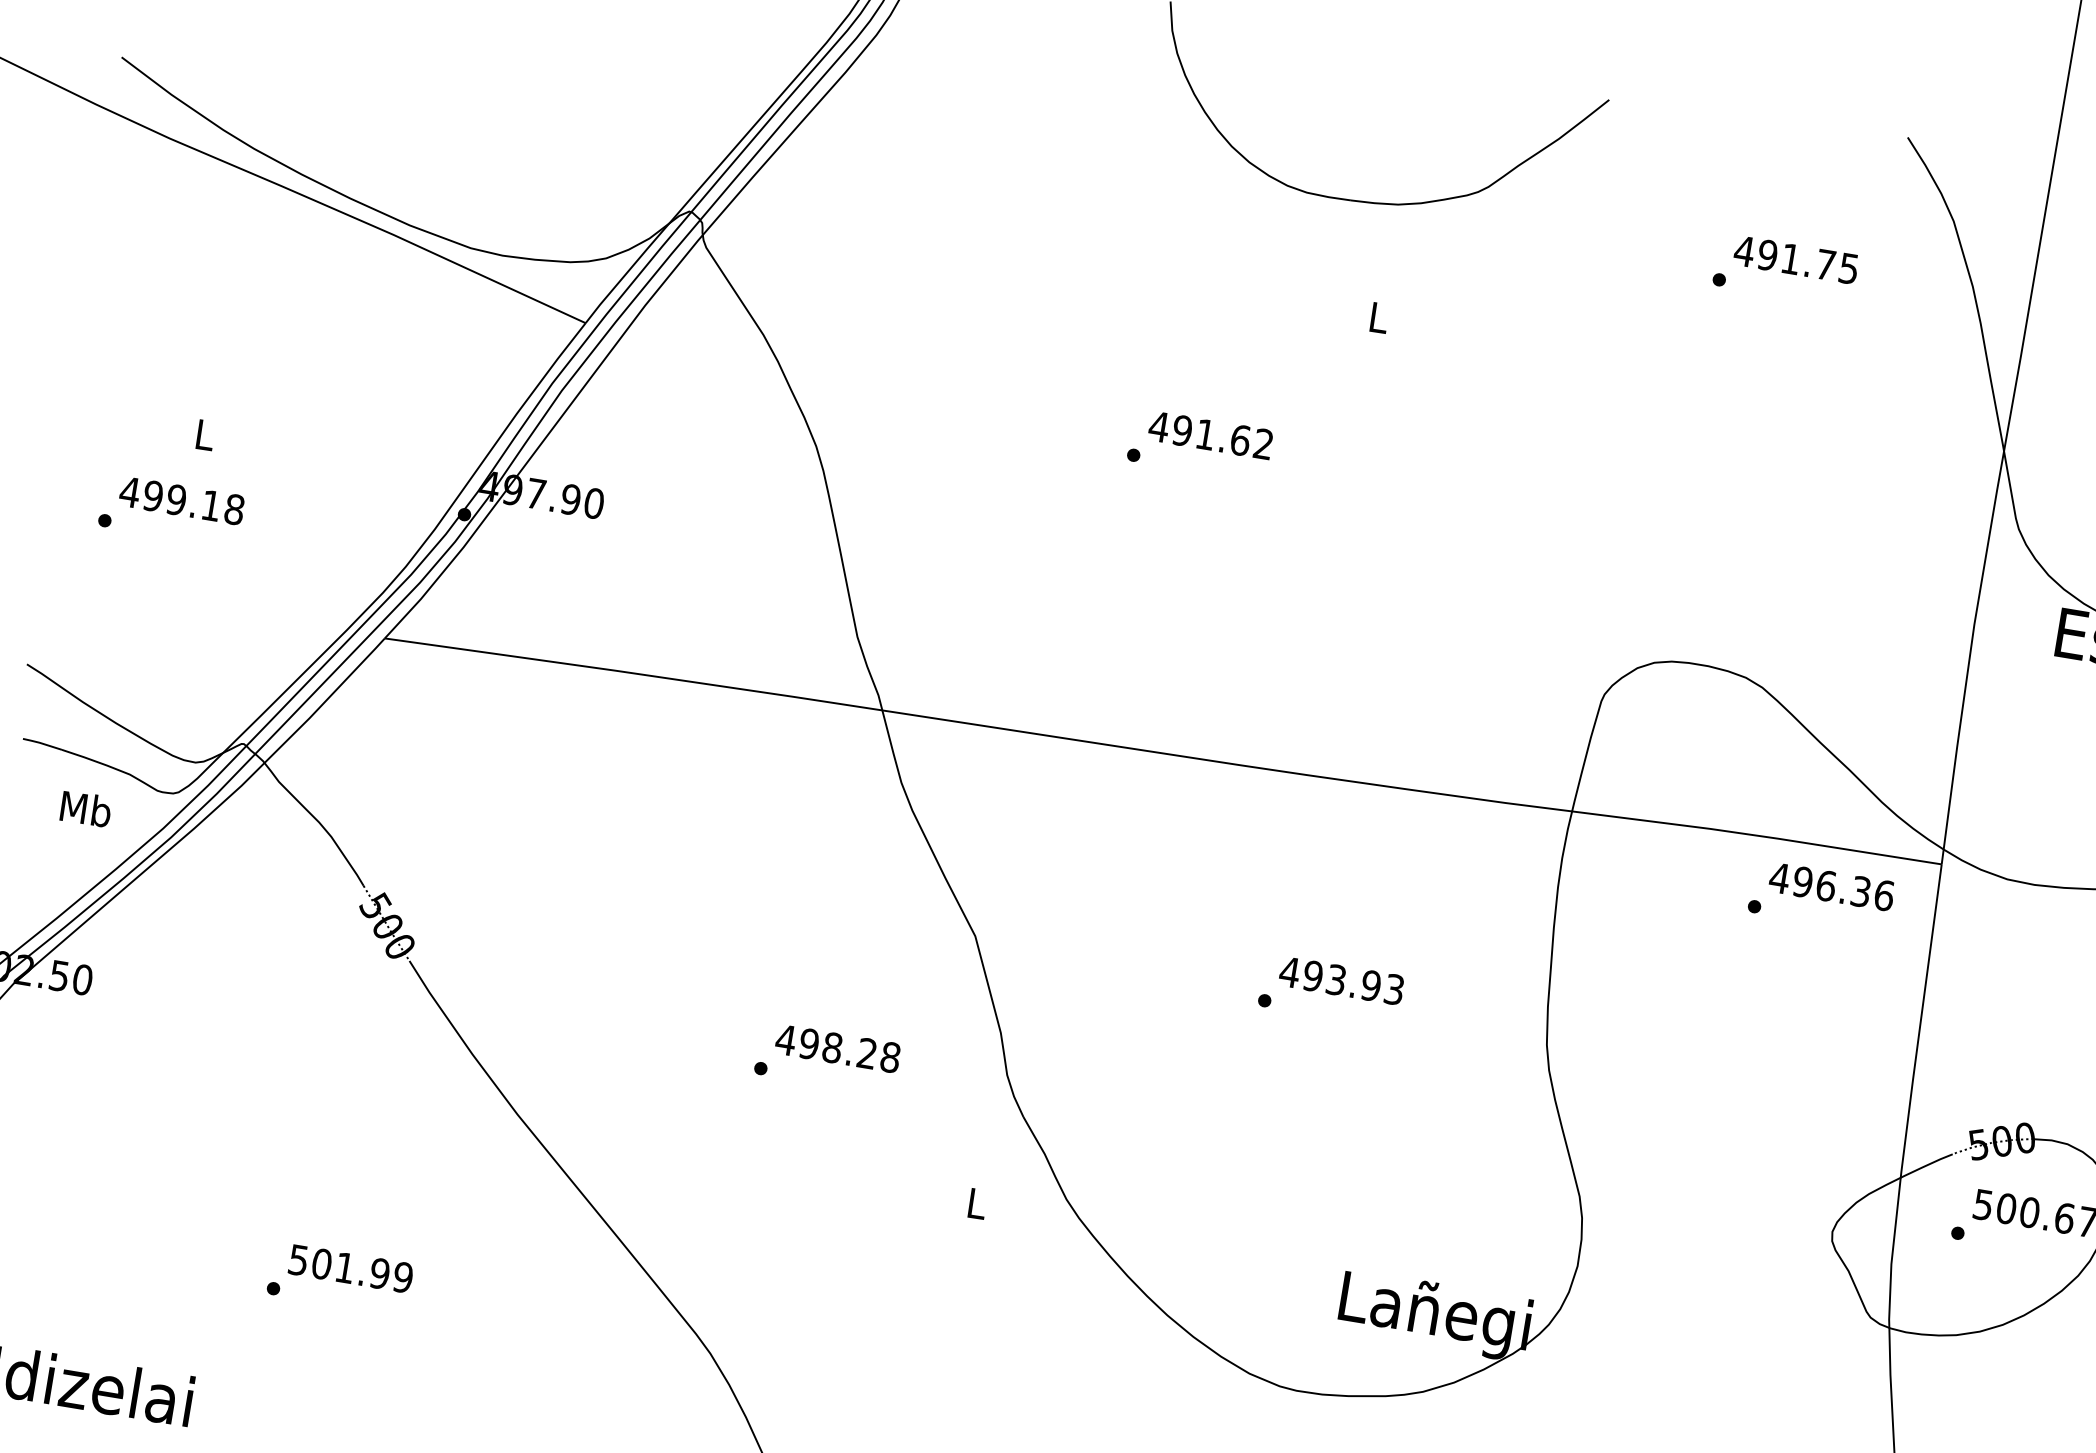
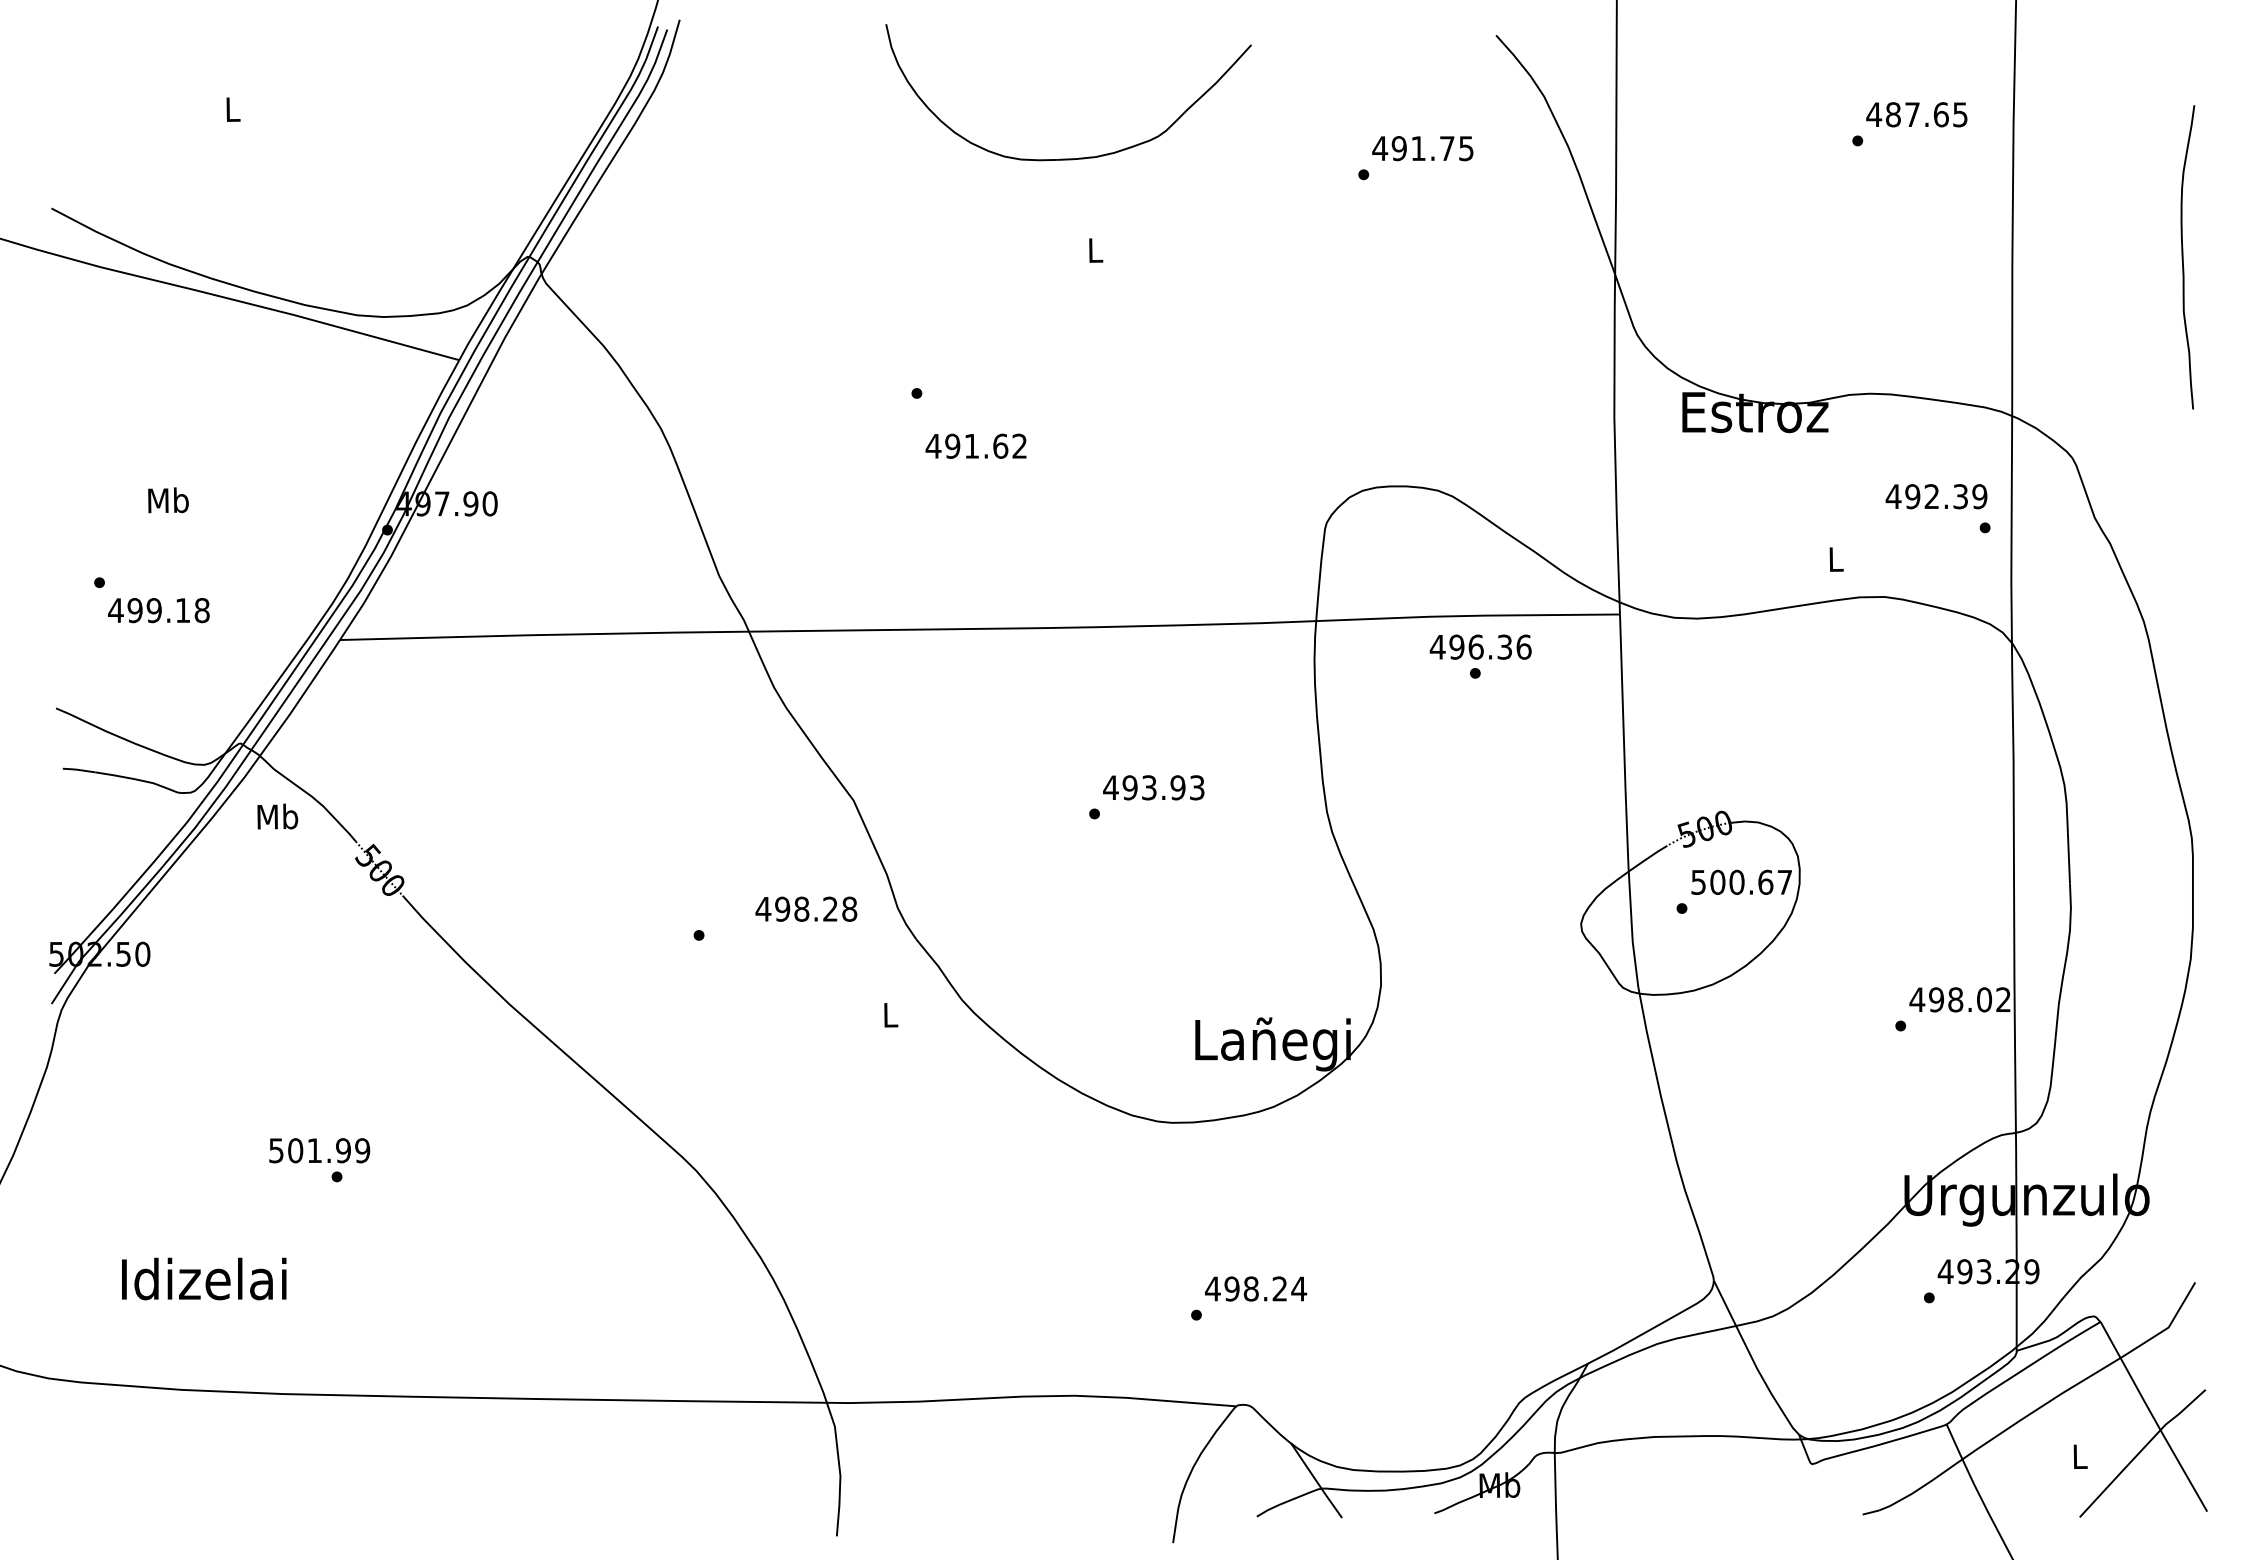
text: (204, 434) -> (168, 500), L -> Mb
text: (1210, 434) -> (975, 445), moved
text: (181, 500) -> (158, 610), moved
text: (85, 808) -> (277, 816), moved
text: (1831, 886) -> (1480, 646), moved
text: (838, 1047) -> (806, 908), moved
text: (350, 1268) -> (319, 1150), moved

